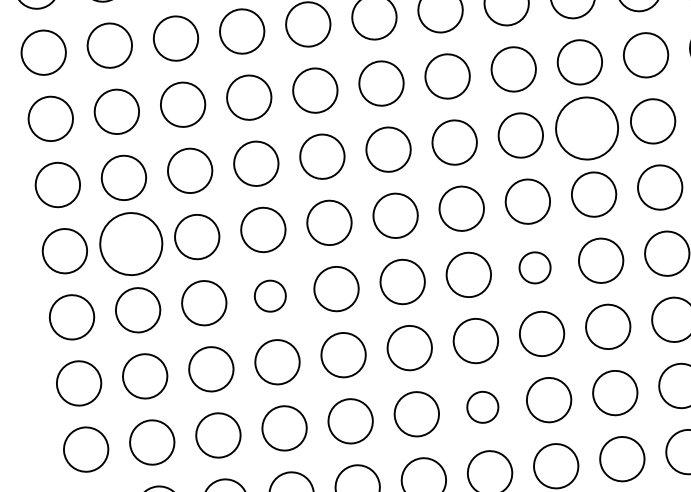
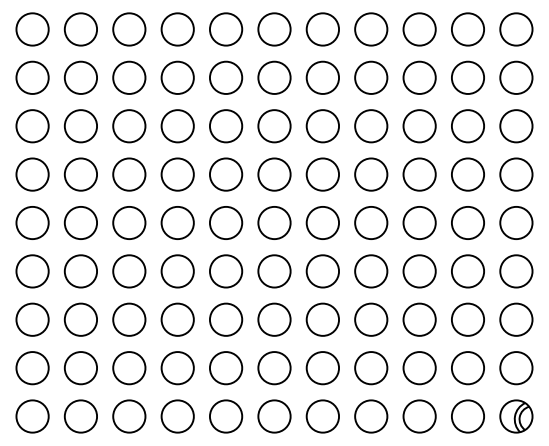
part: (586, 128) -> (419, 174), size x0.71
part: (130, 243) -> (80, 222), size x0.71
part: (535, 267) -> (371, 271), size x1.43
part: (270, 296) -> (177, 271), size x1.43
part: (482, 407) -> (322, 368), size x1.43

